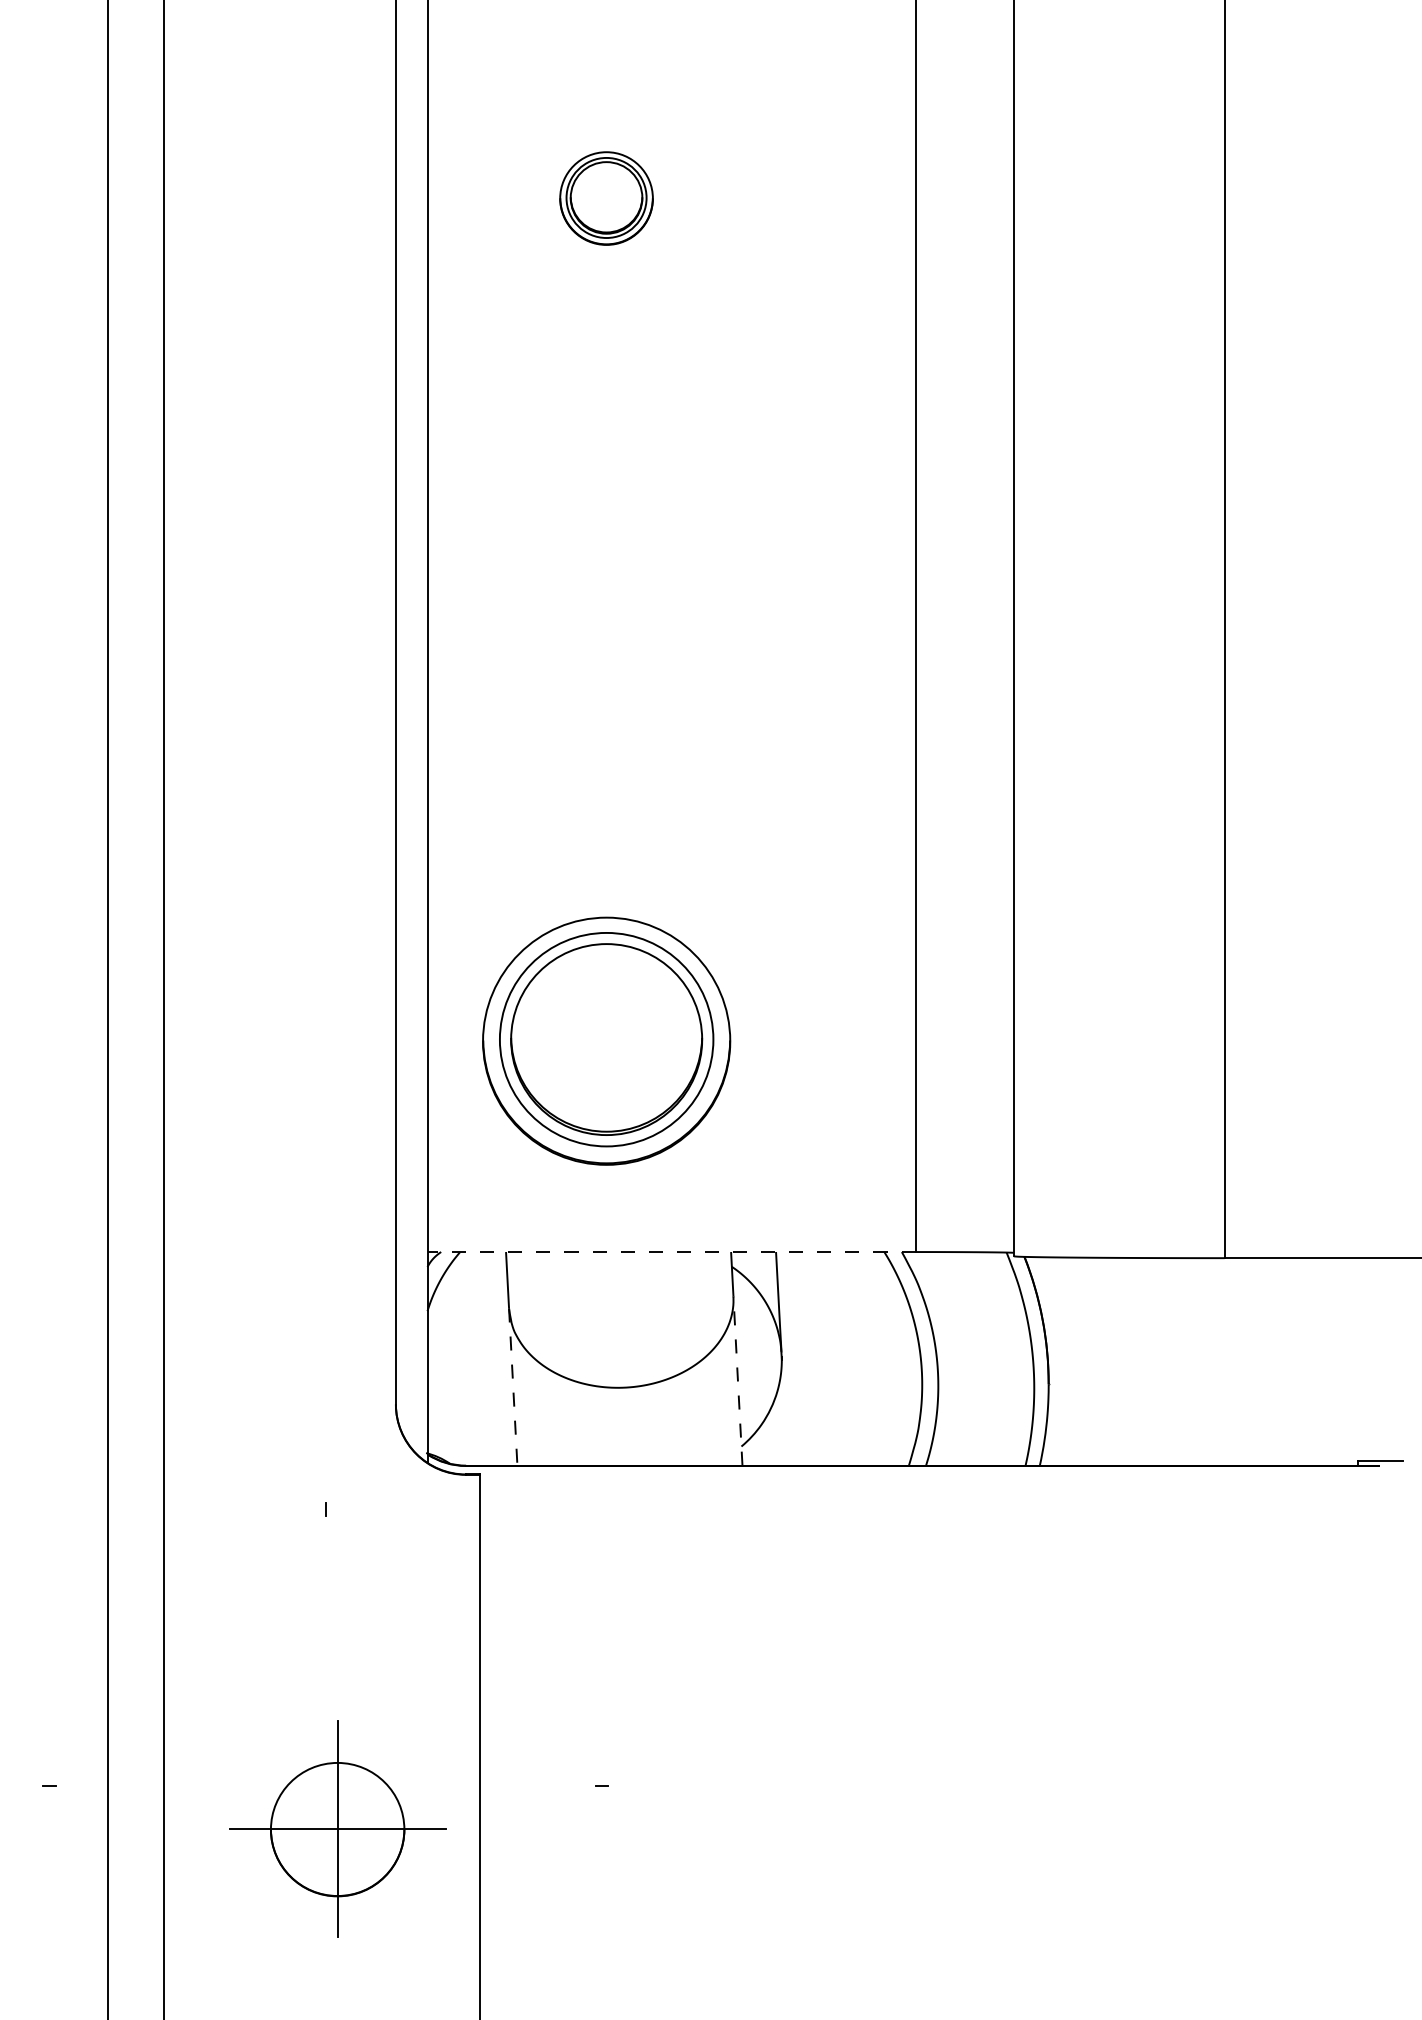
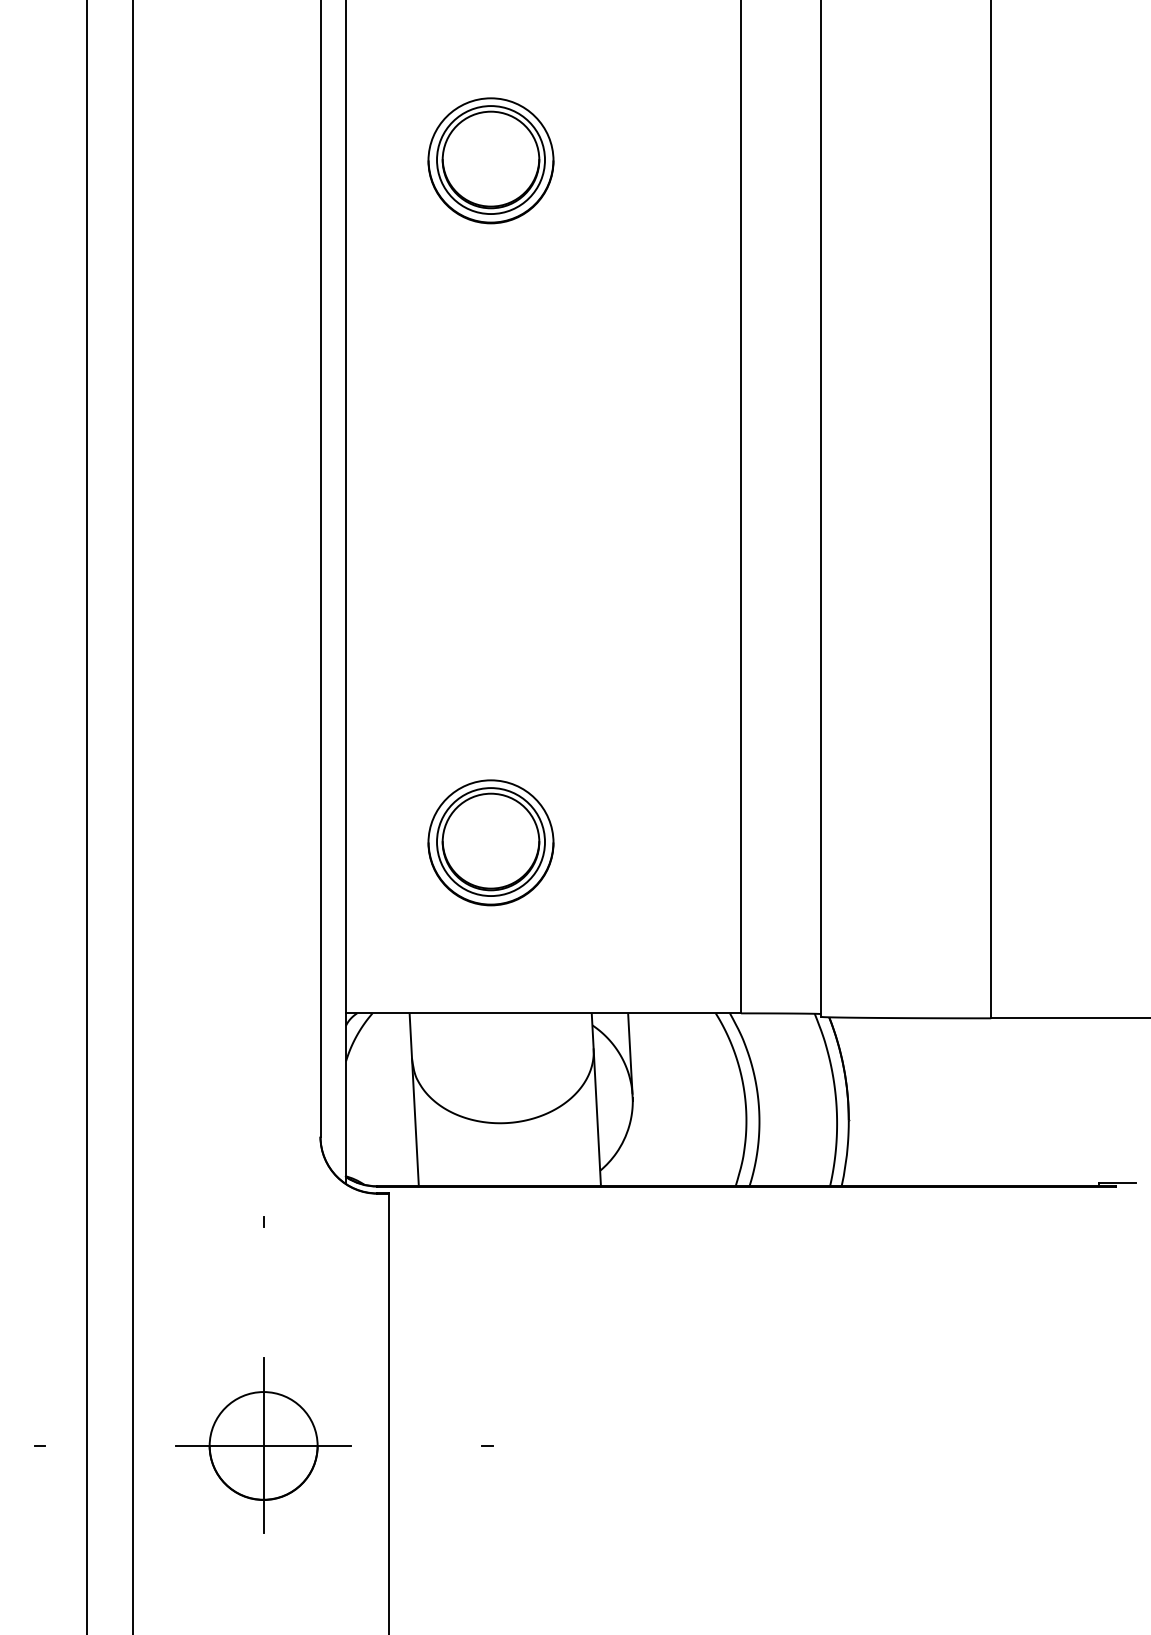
part: (606, 198) -> (490, 160), size x1.67
part: (606, 1041) -> (490, 842), size x0.62
line: (671, 1252) -> (543, 1013), dashed -> solid
line: (737, 1381) -> (596, 1118), dashed -> solid
line: (513, 1387) -> (415, 1123), dashed -> solid
part: (337, 1828) -> (263, 1445), moved

